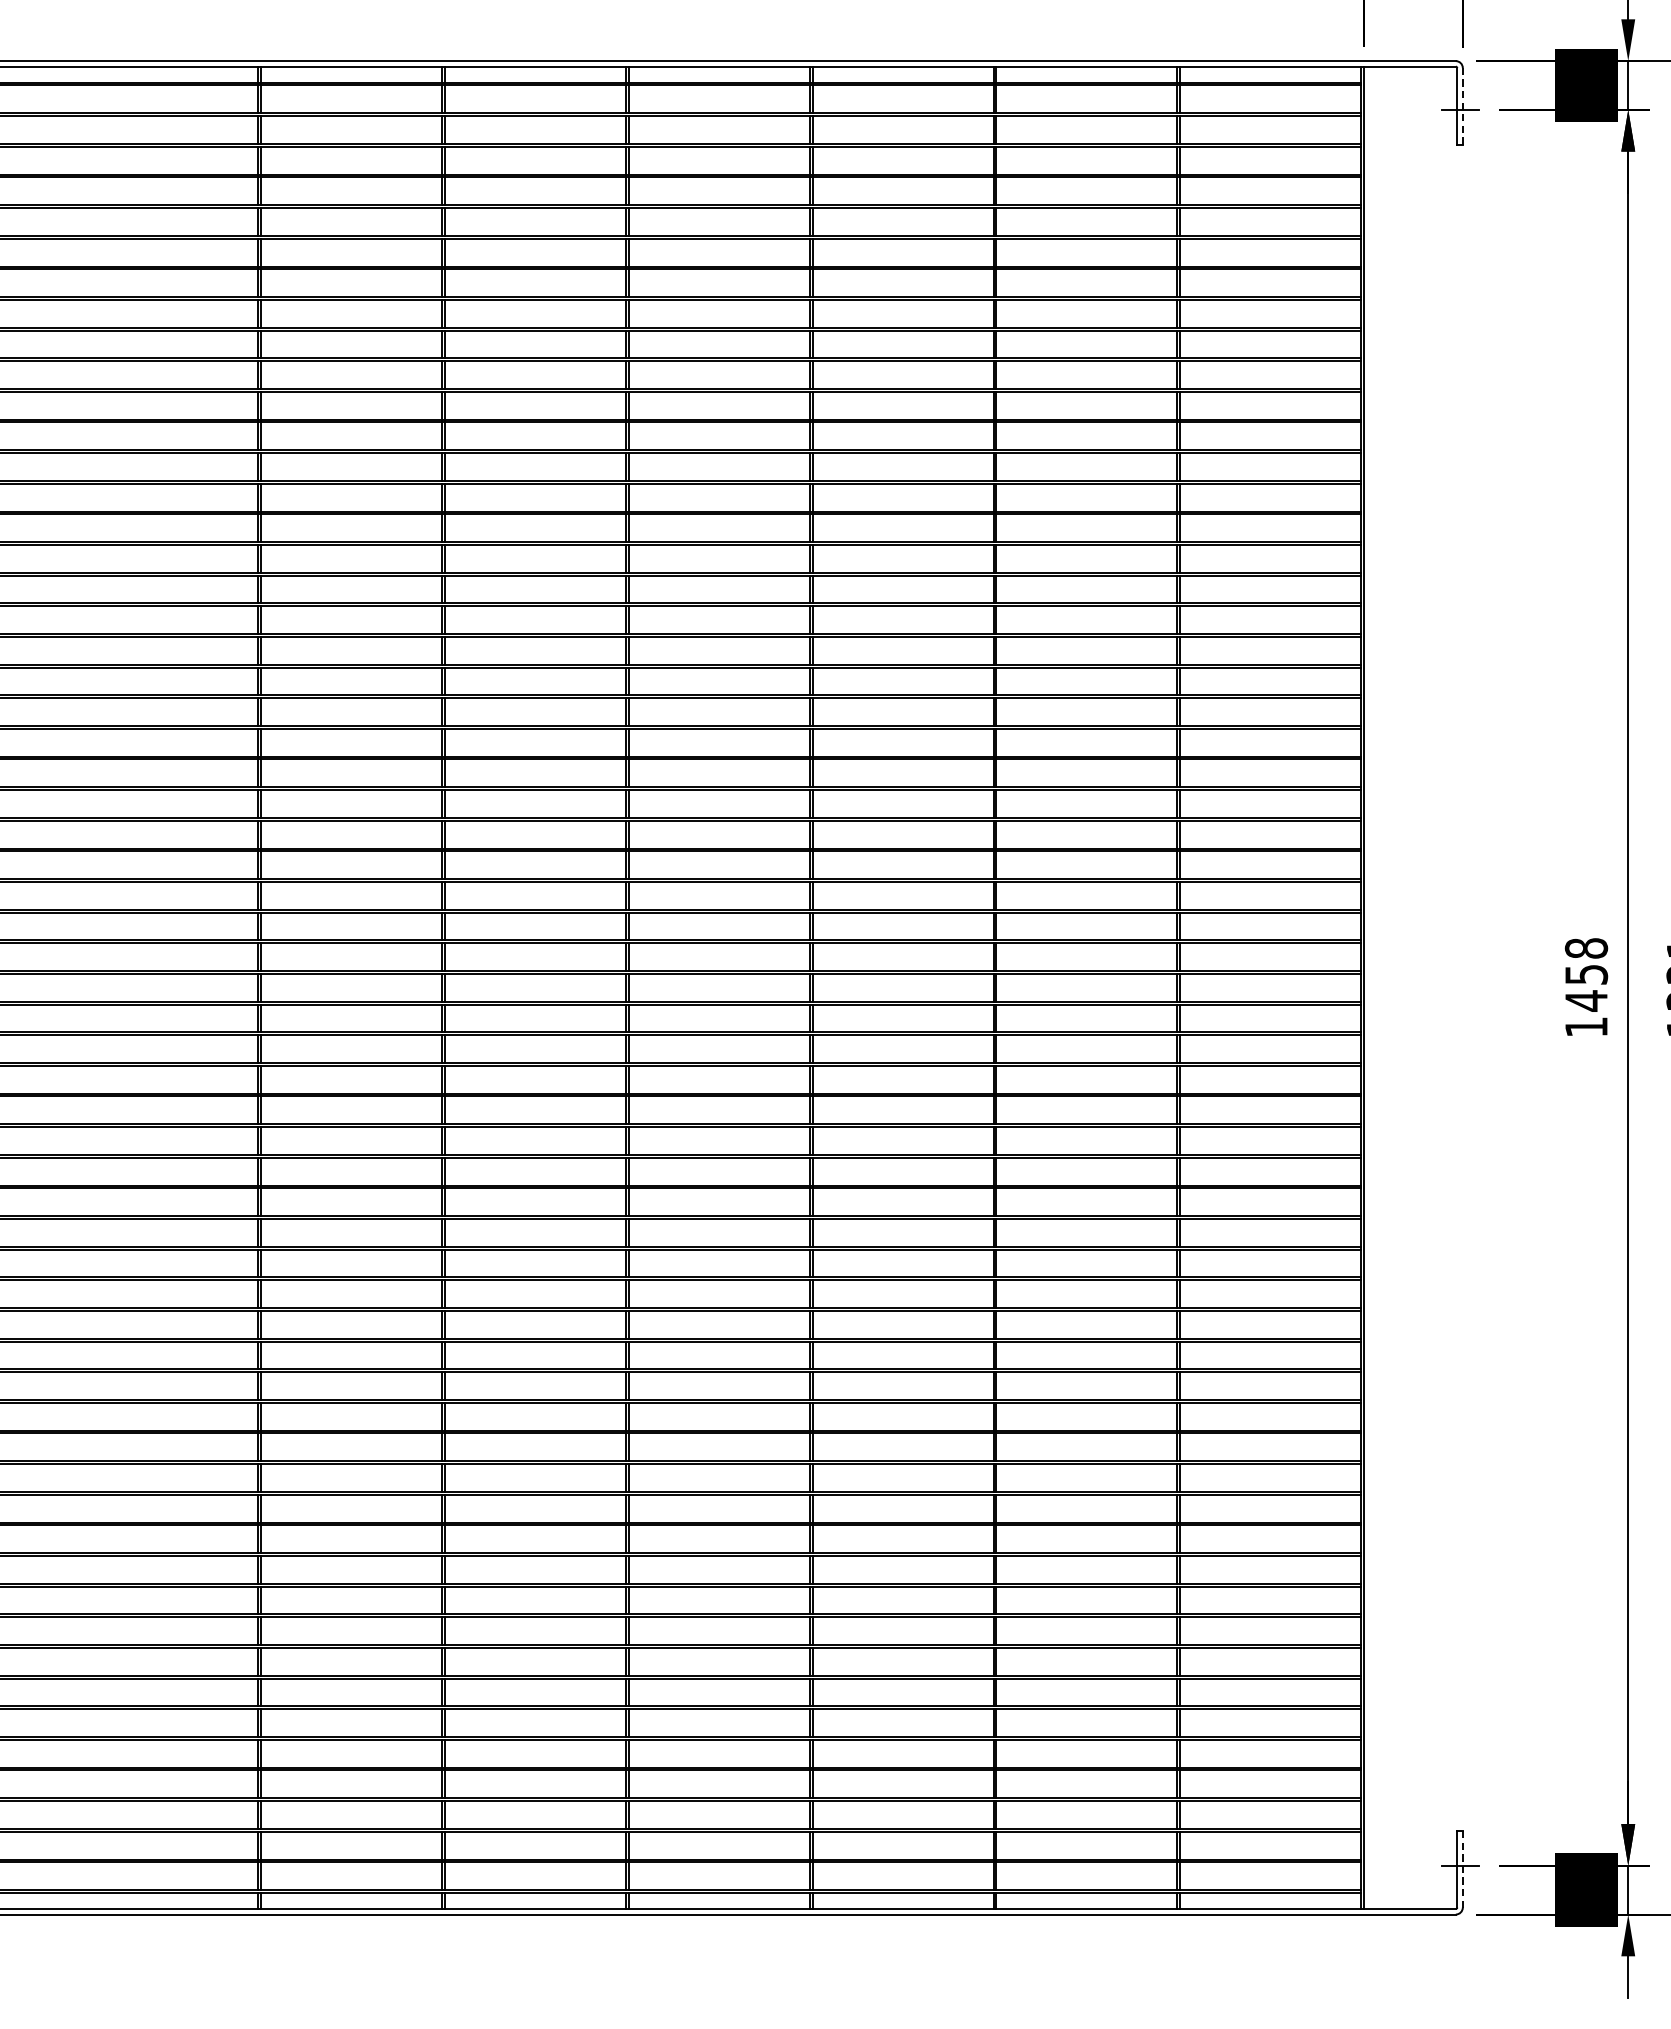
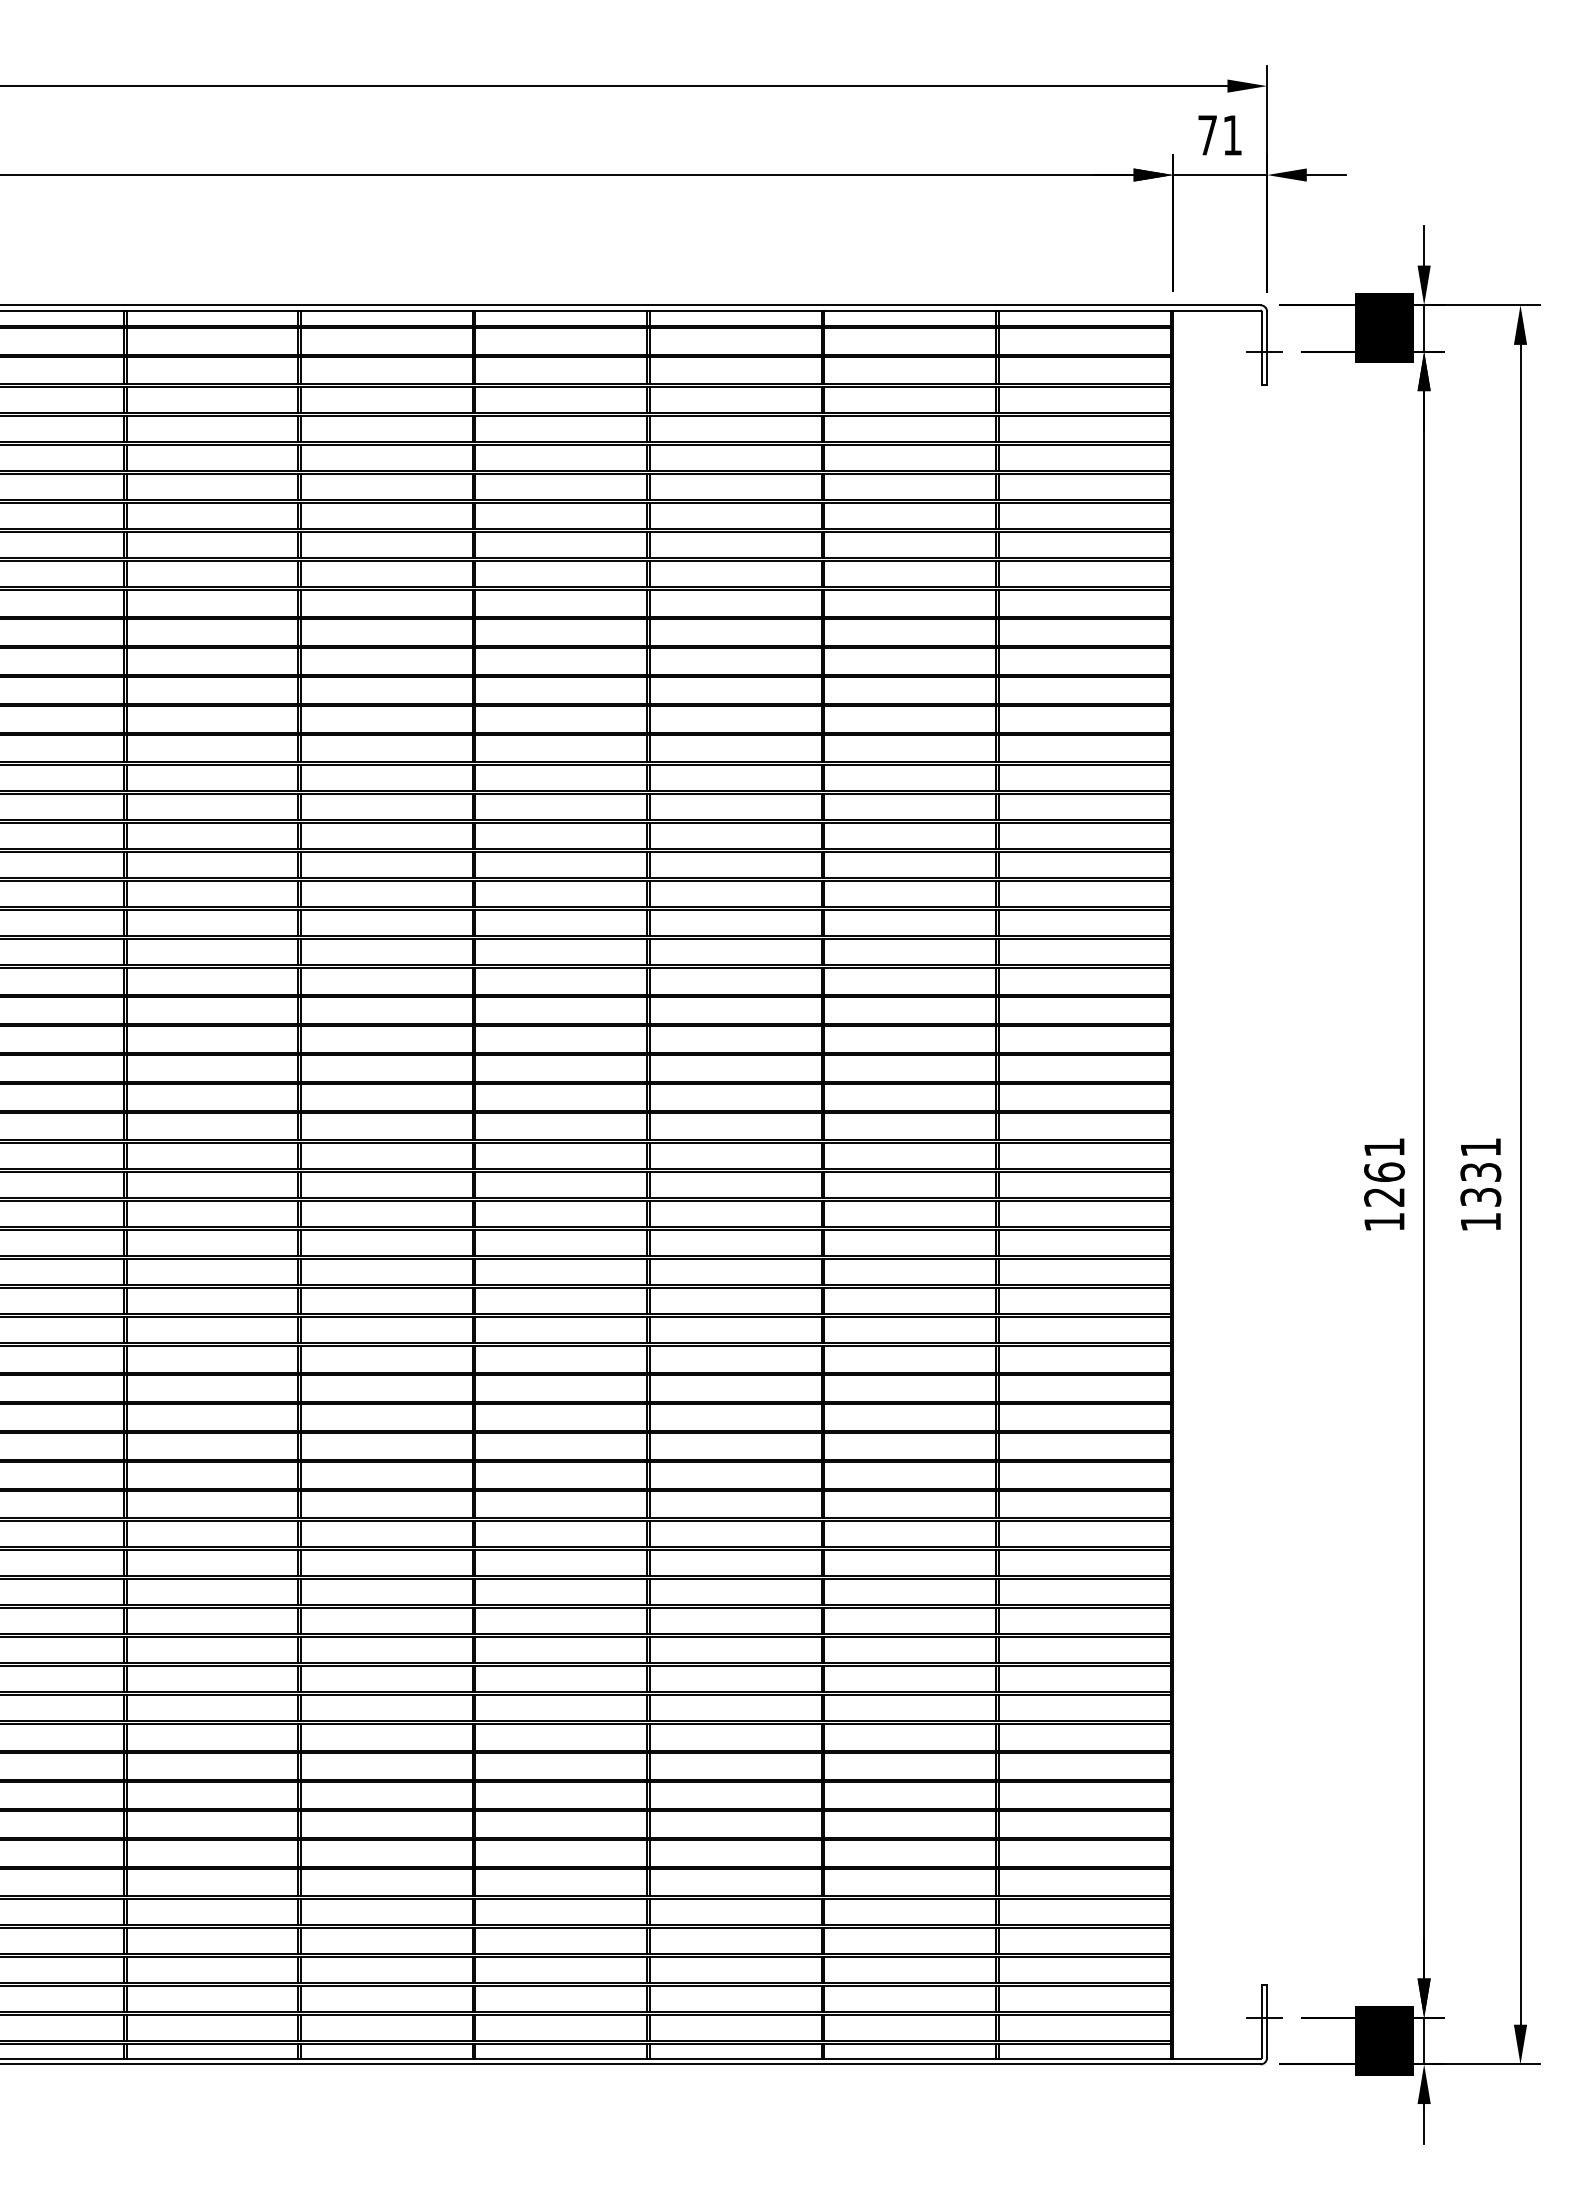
line: (1463, 105) -> (1267, 347), dashed -> solid
text: (1586, 974) -> (1384, 1172), 1458 -> 1261
line: (1463, 1869) -> (1267, 2021), dashed -> solid

